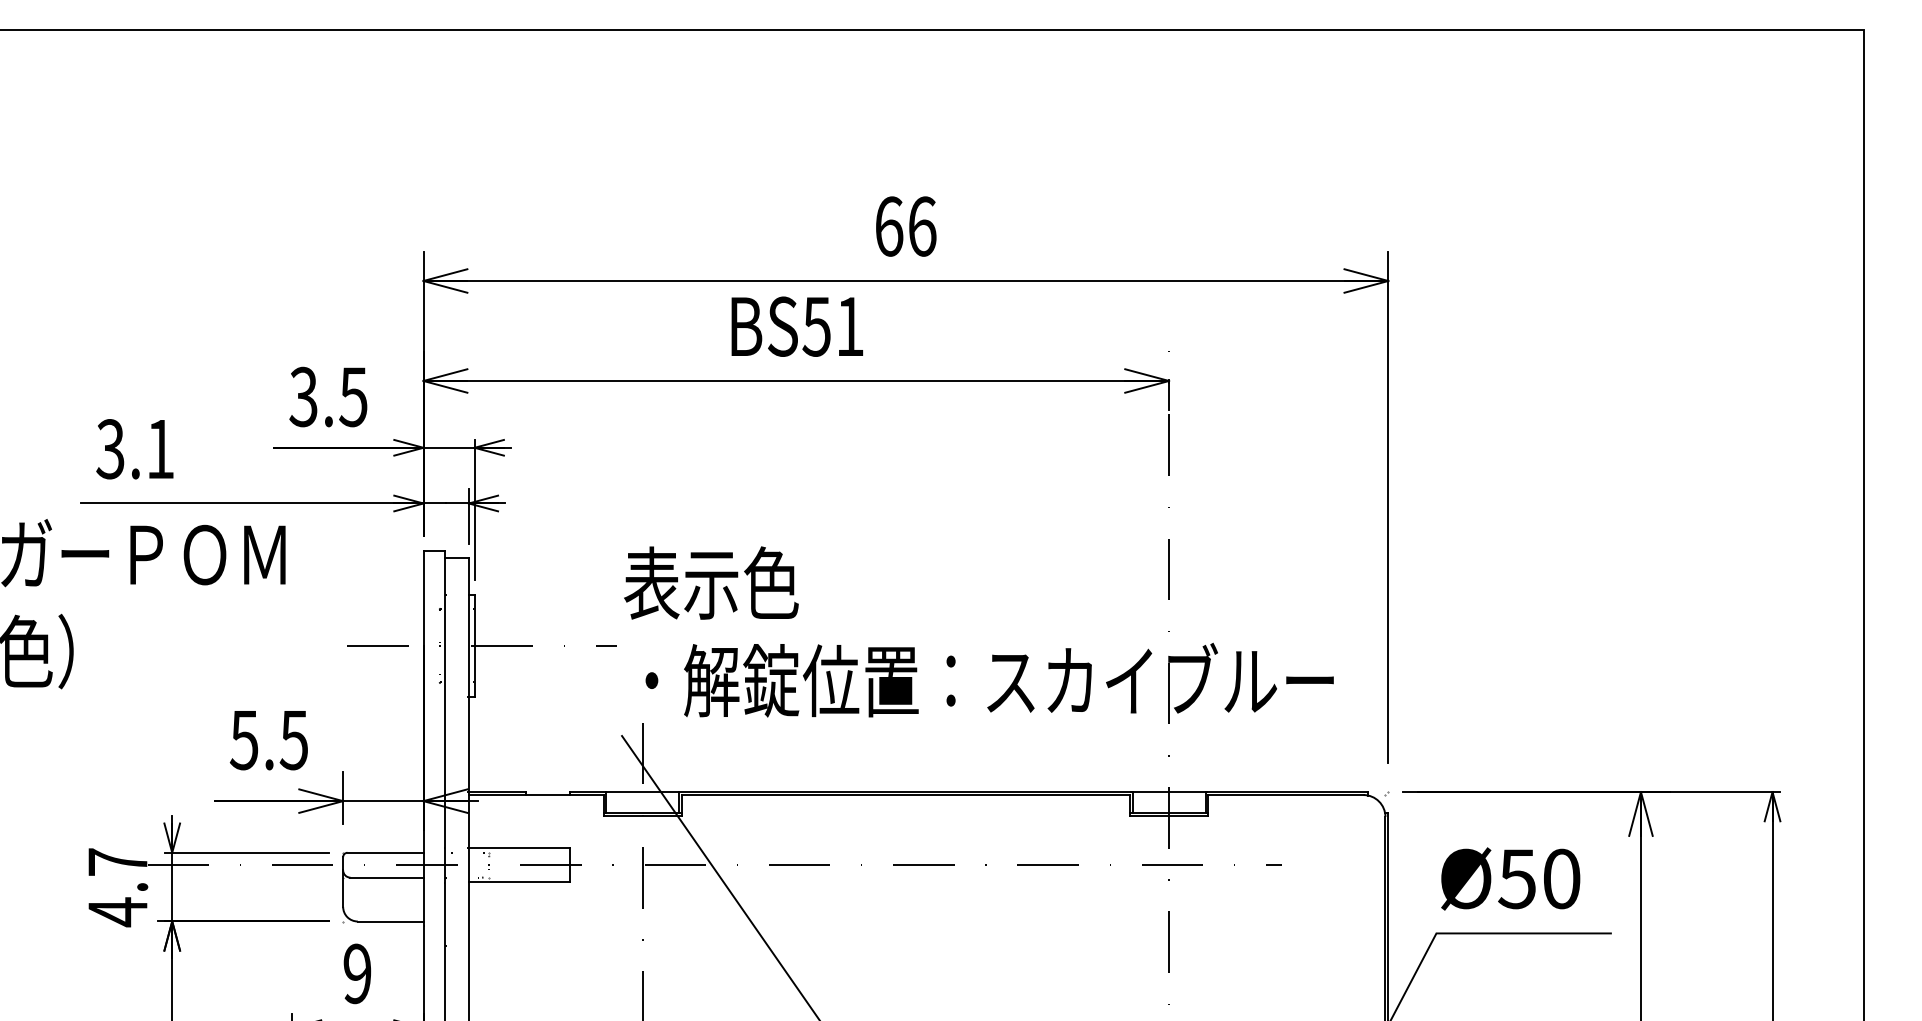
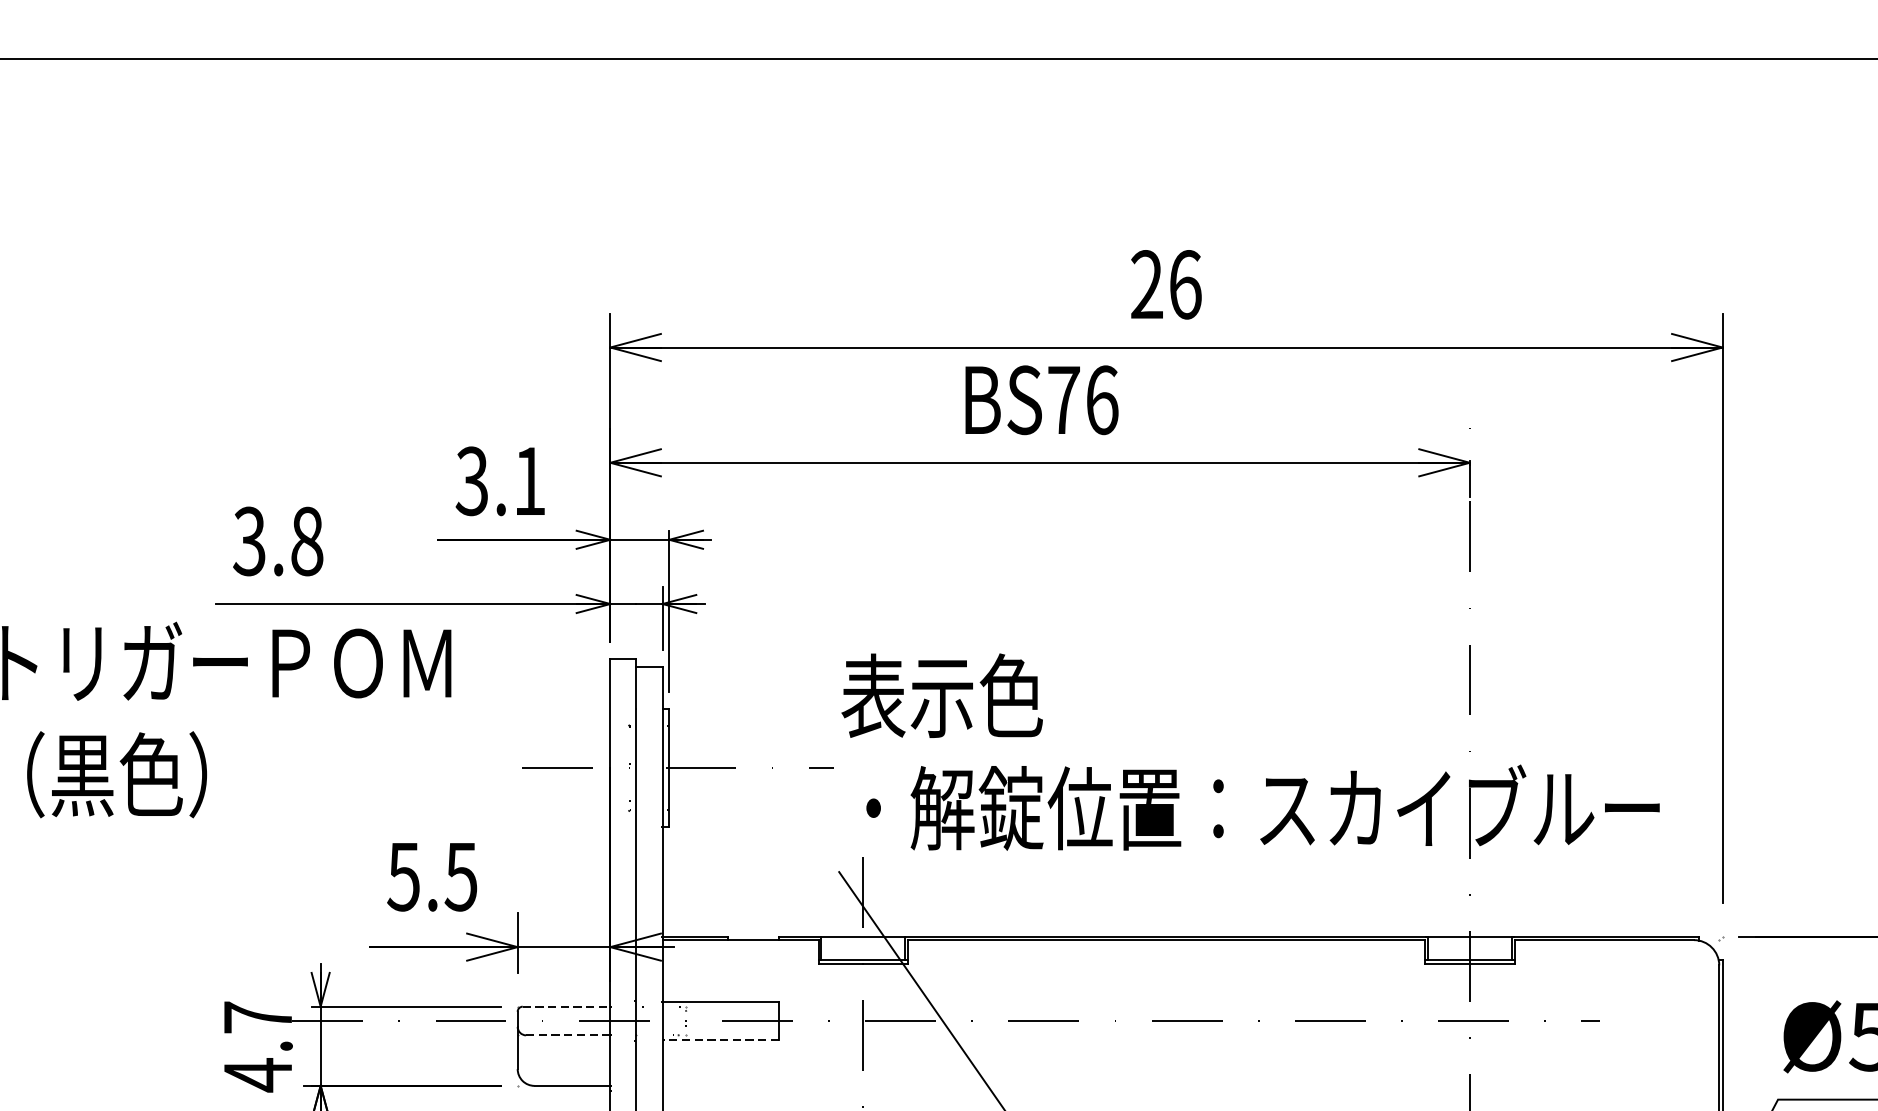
text: (889, 226) -> (1147, 284), 66 -> 26
text: (833, 326) -> (1082, 399), BS51 -> BS76
text: (353, 397) -> (529, 481), 3.5 -> 3.1
text: (160, 449) -> (307, 541), 3.1 -> 3.8
line: (386, 852) -> (567, 1006), solid -> dashed
line: (387, 877) -> (568, 1035), solid -> dashed
line: (518, 882) -> (719, 1040), solid -> dashed

